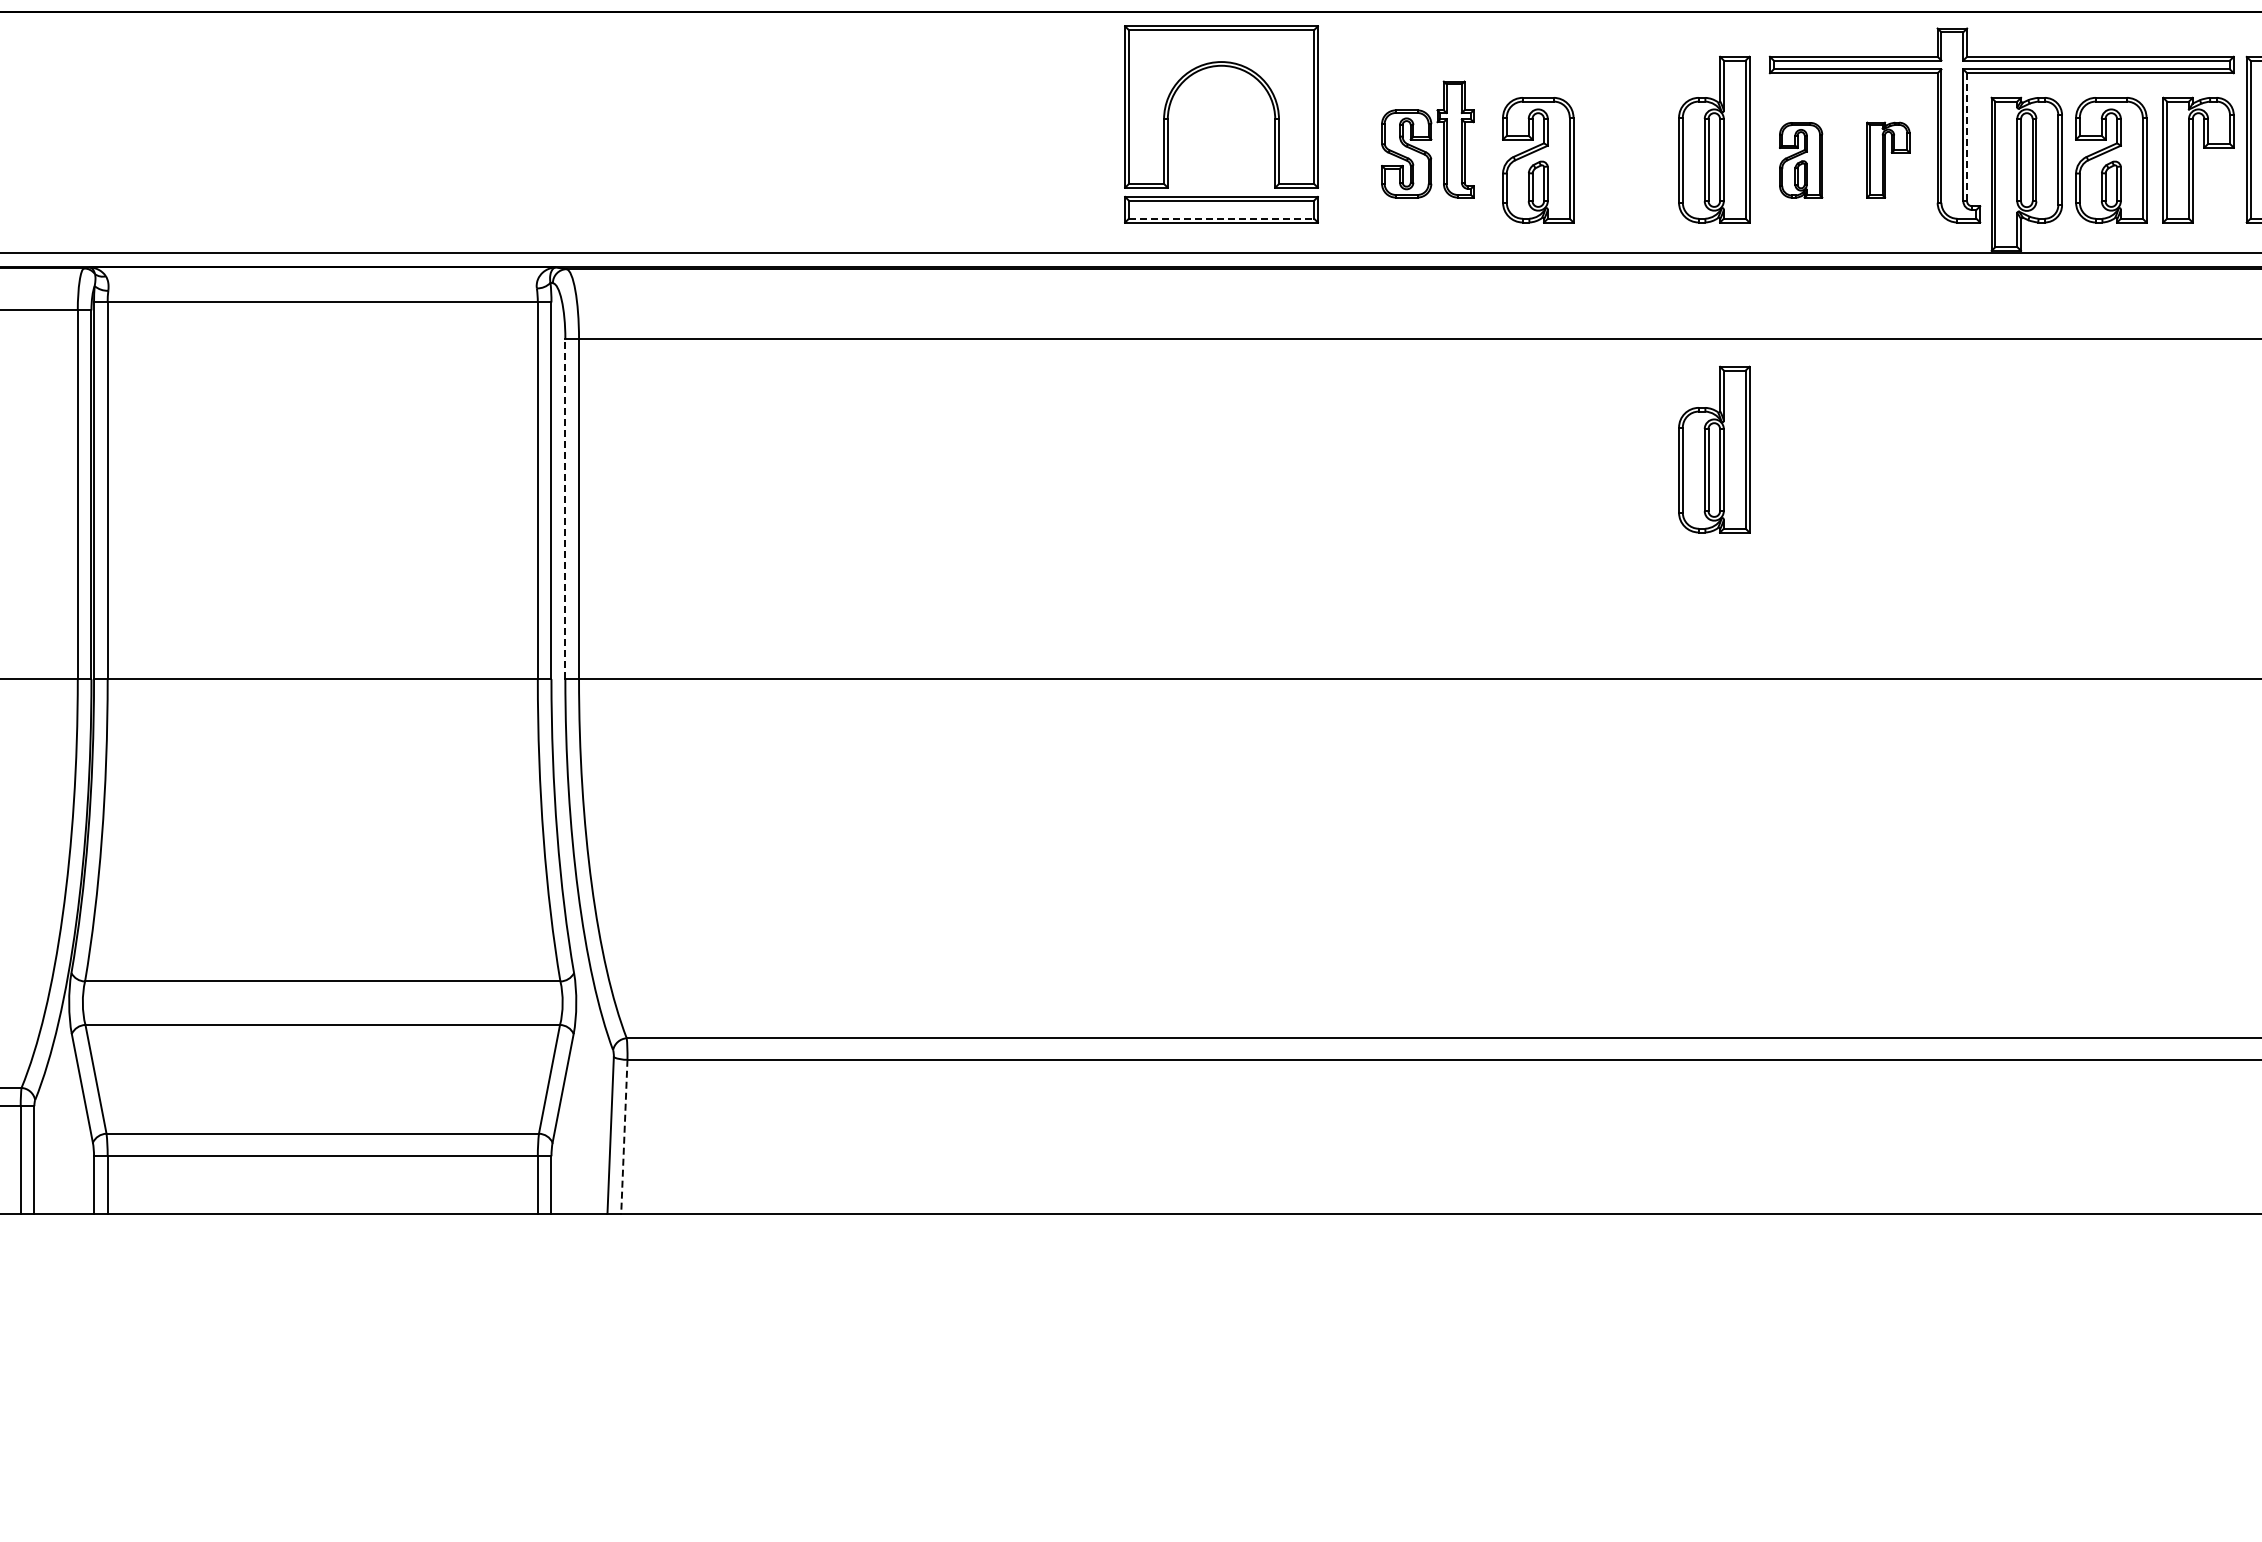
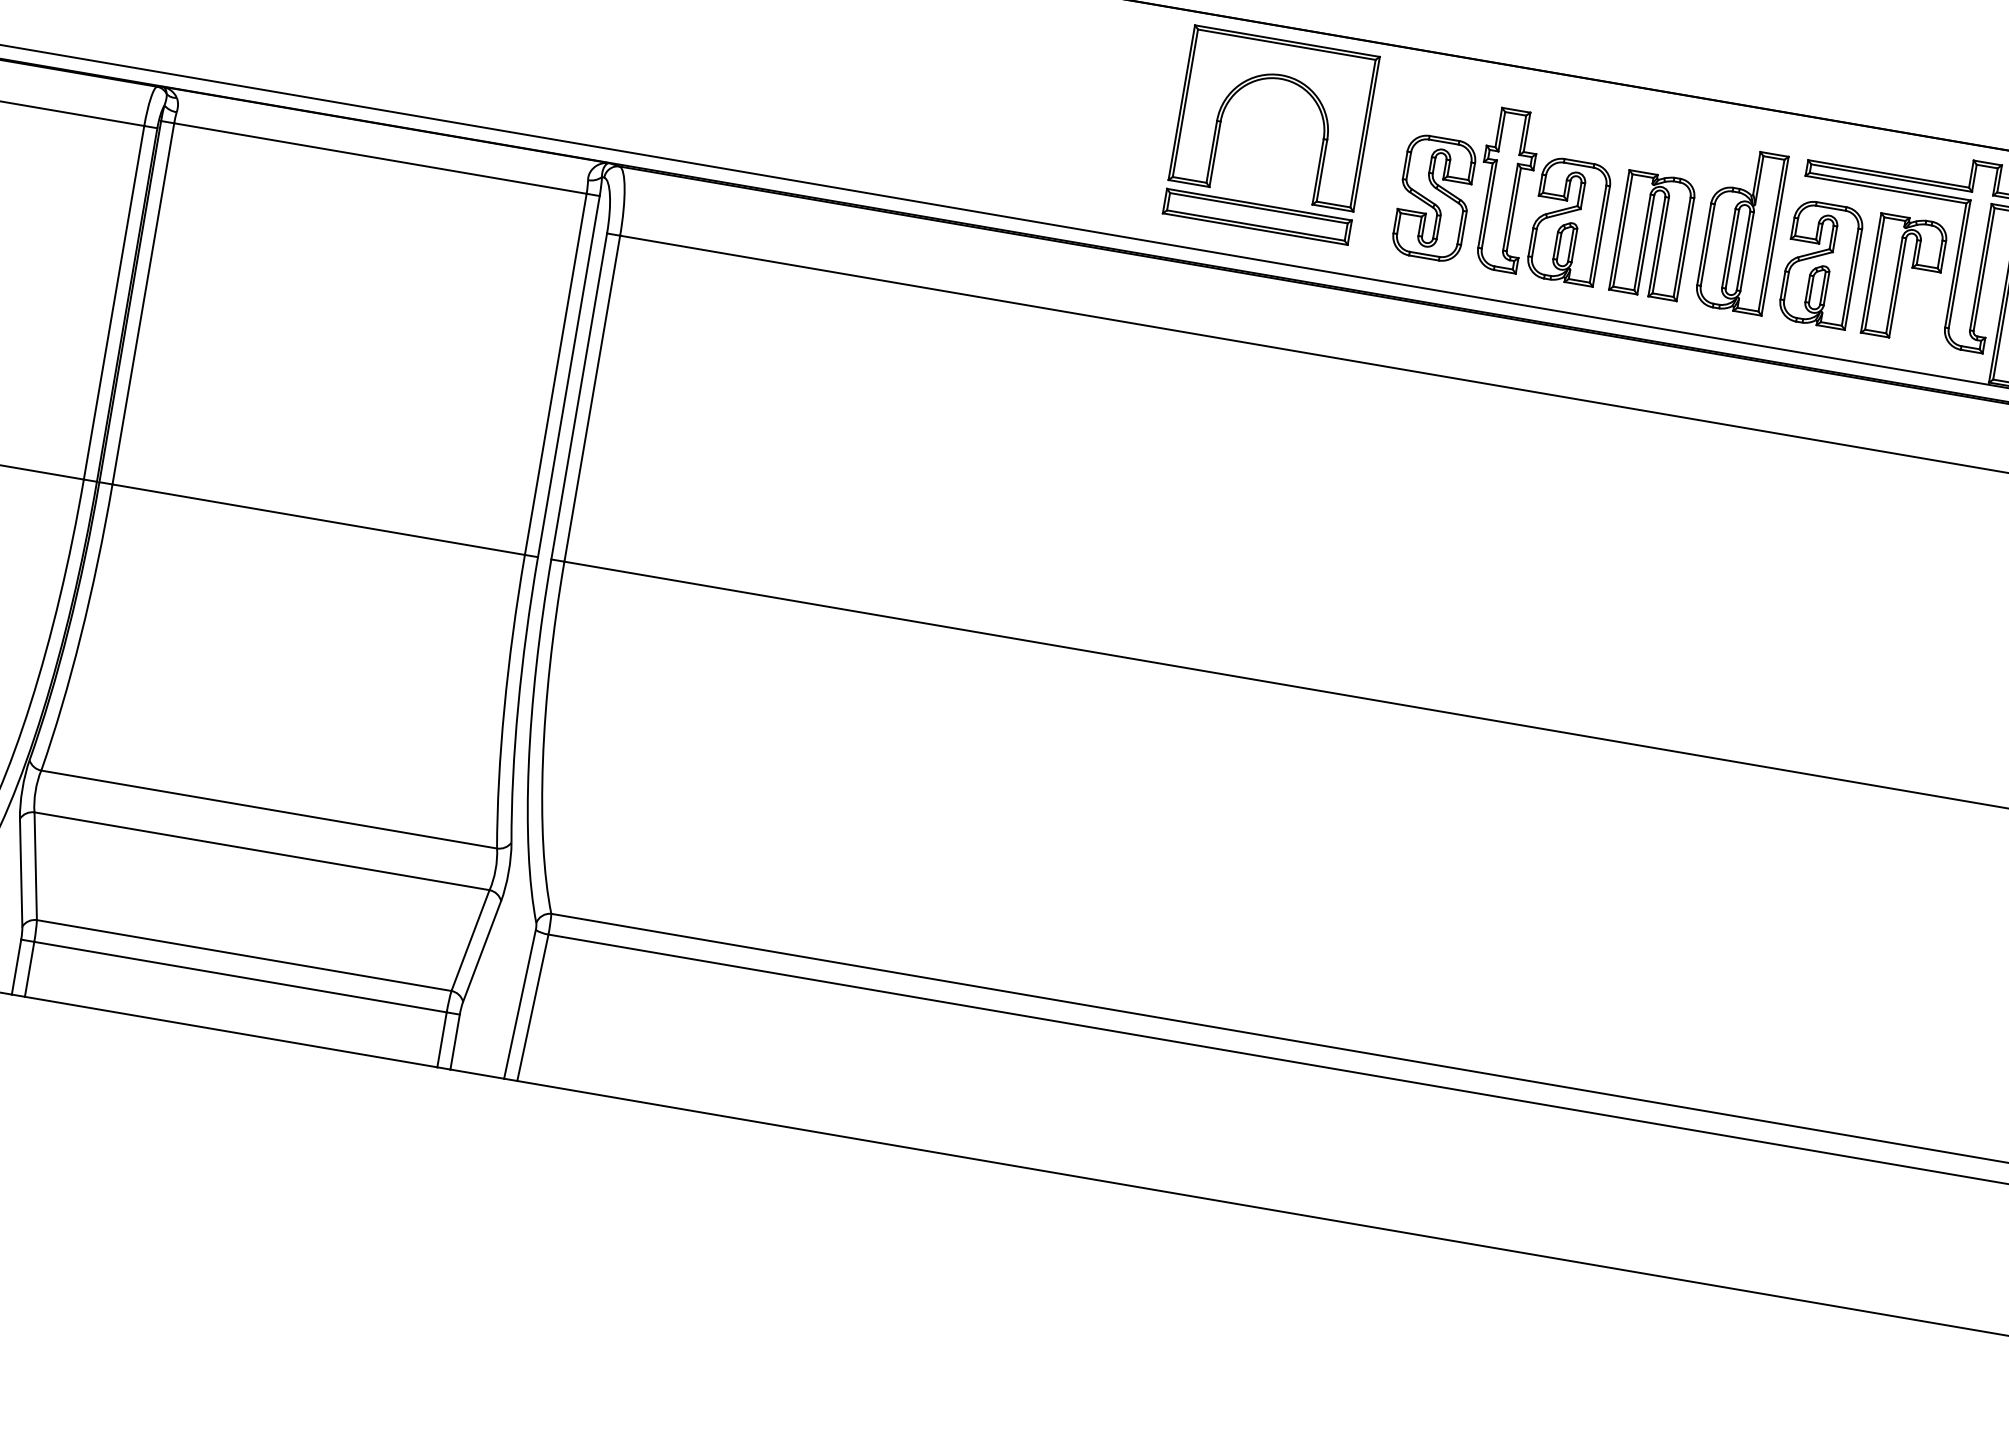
line: (1967, 136) -> (1984, 268), dashed -> solid
part: (1427, 139) -> (1466, 183), size x1.43
part: (1625, 159) -> (1652, 234), added
part: (1888, 159) -> (1905, 278), size x1.67
part: (1800, 160) -> (1820, 264), size x1.67
line: (1221, 218) -> (1255, 225), dashed -> solid
part: (1714, 449) -> (1690, 527), removed
line: (565, 509) -> (579, 396), dashed -> solid
line: (624, 1136) -> (533, 1007), dashed -> solid

